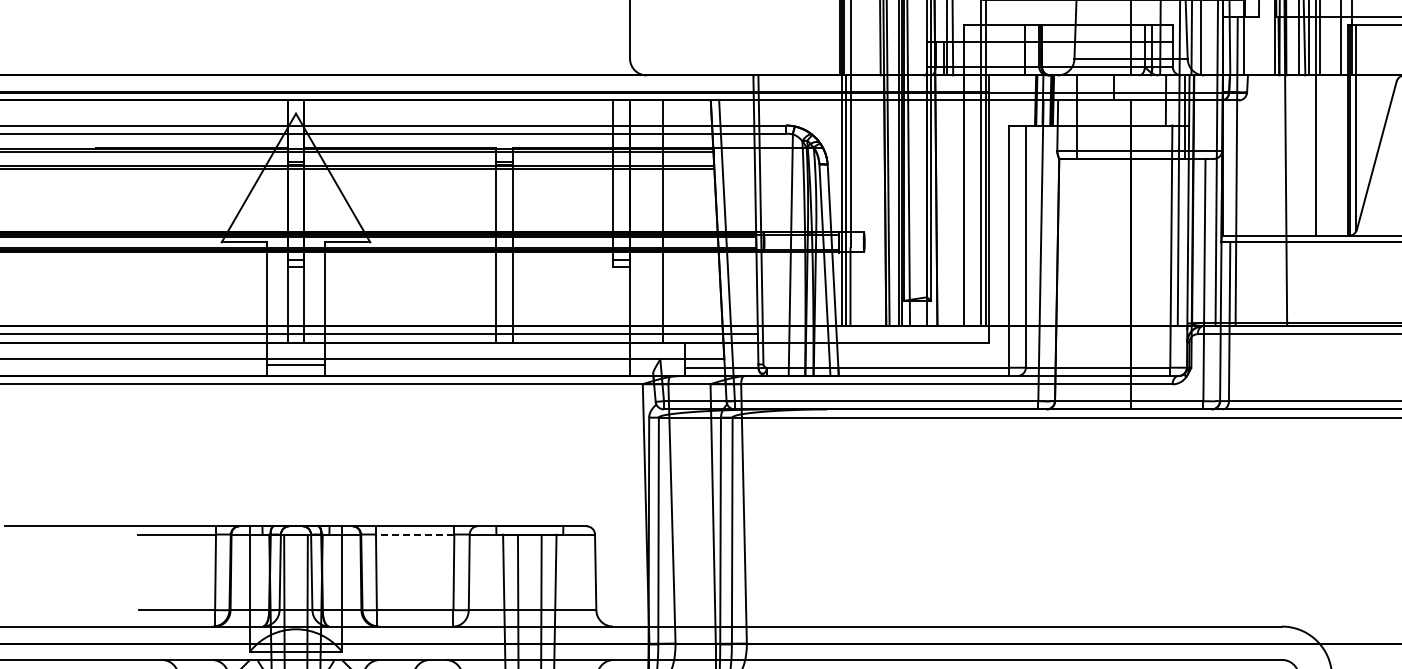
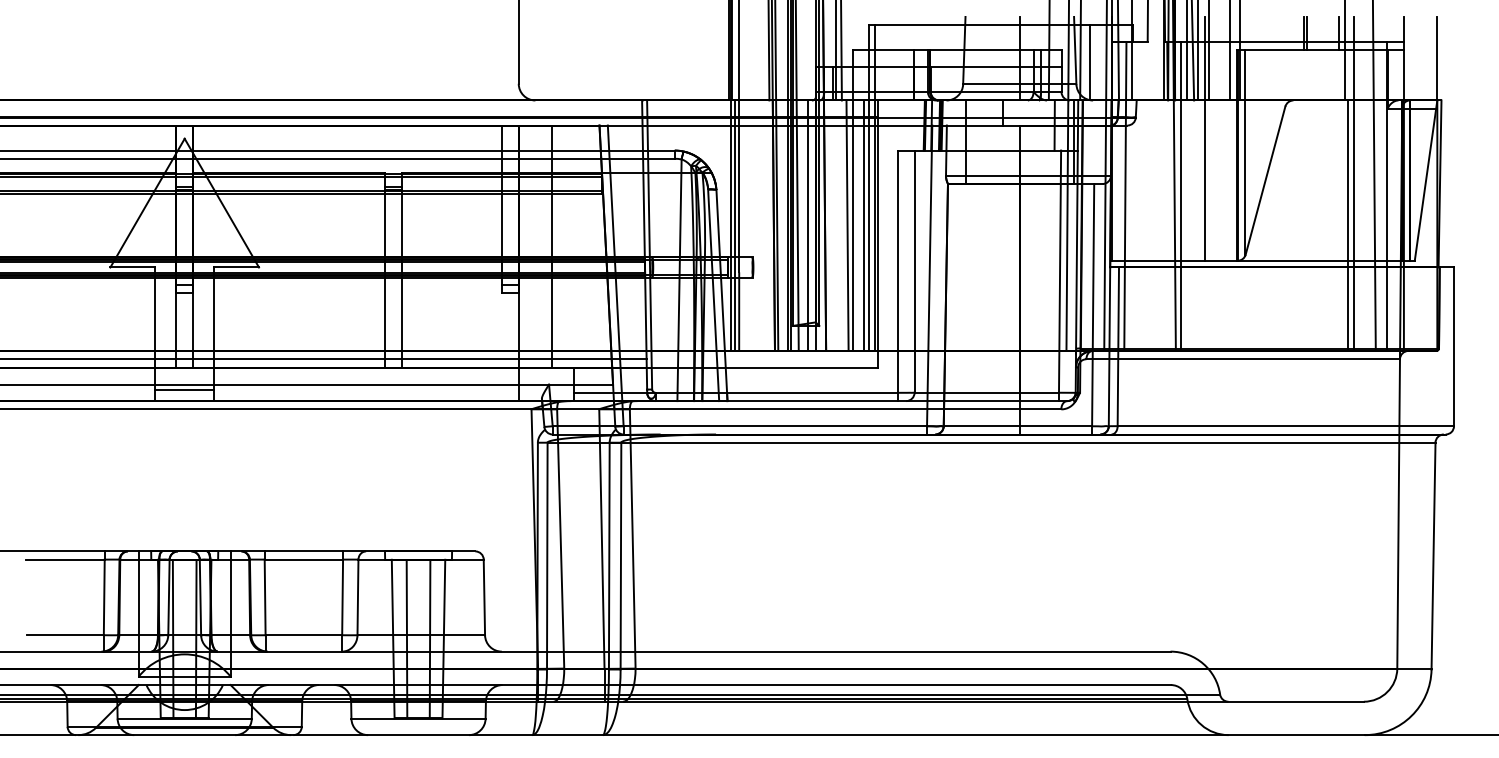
line: (1291, 171) -> (1180, 196), added
line: (918, 200) -> (807, 225), added
line: (958, 200) -> (847, 225), added
line: (975, 200) -> (864, 225), added
line: (414, 534) -> (303, 559), dashed -> solid

